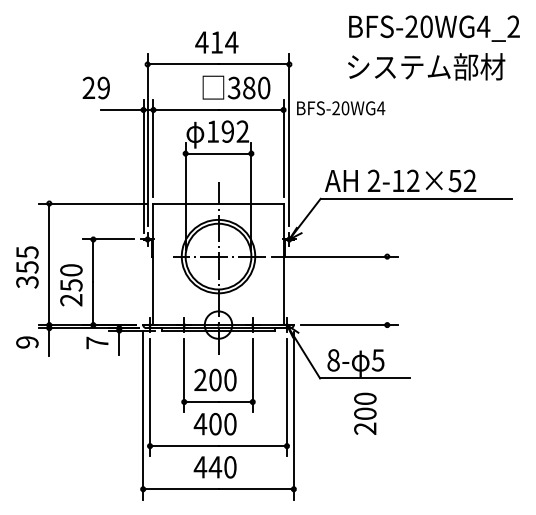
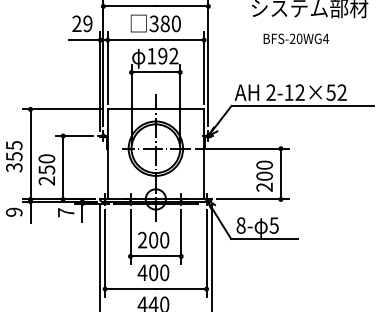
text: (95, 87) -> (81, 23), moved
text: (236, 87) -> (155, 23), moved
text: (341, 108) -> (296, 38), moved
line: (387, 290) -> (281, 173), added
text: (365, 413) -> (264, 176), moved

